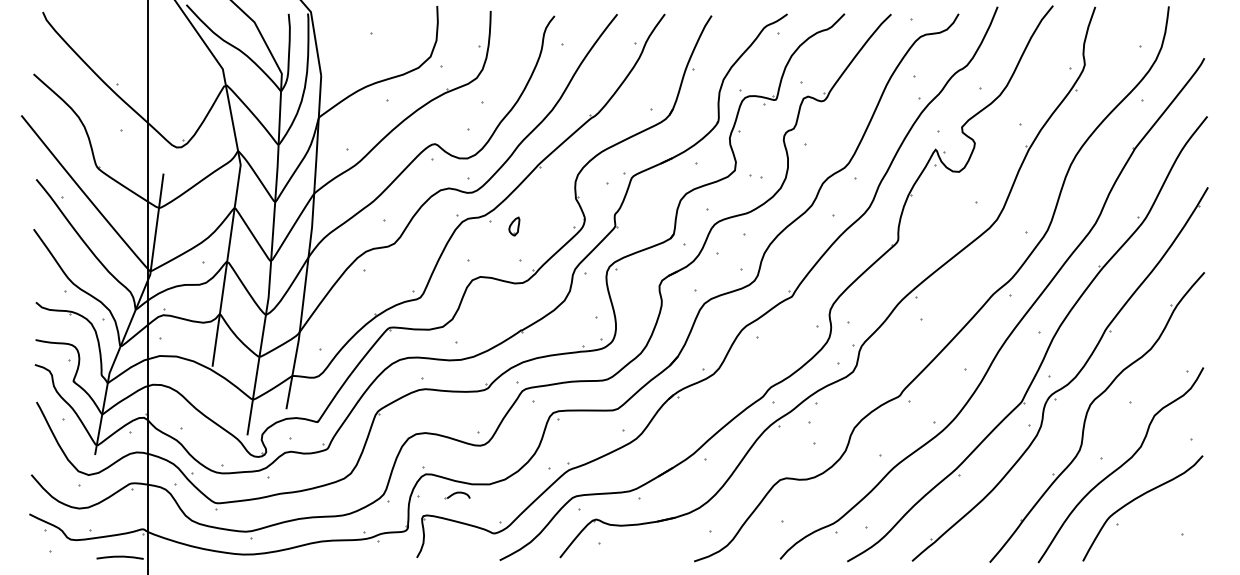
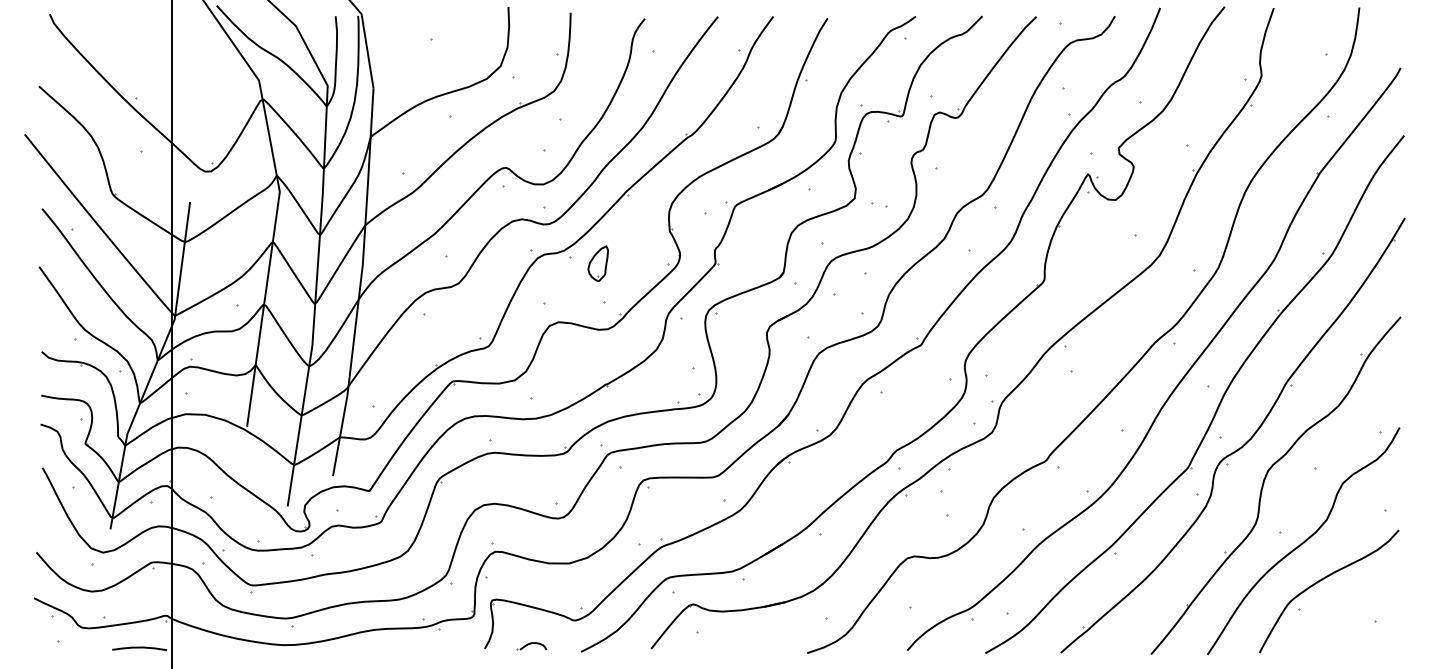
part: (513, 226) -> (597, 263), size x1.67
part: (457, 495) -> (531, 646), moved

